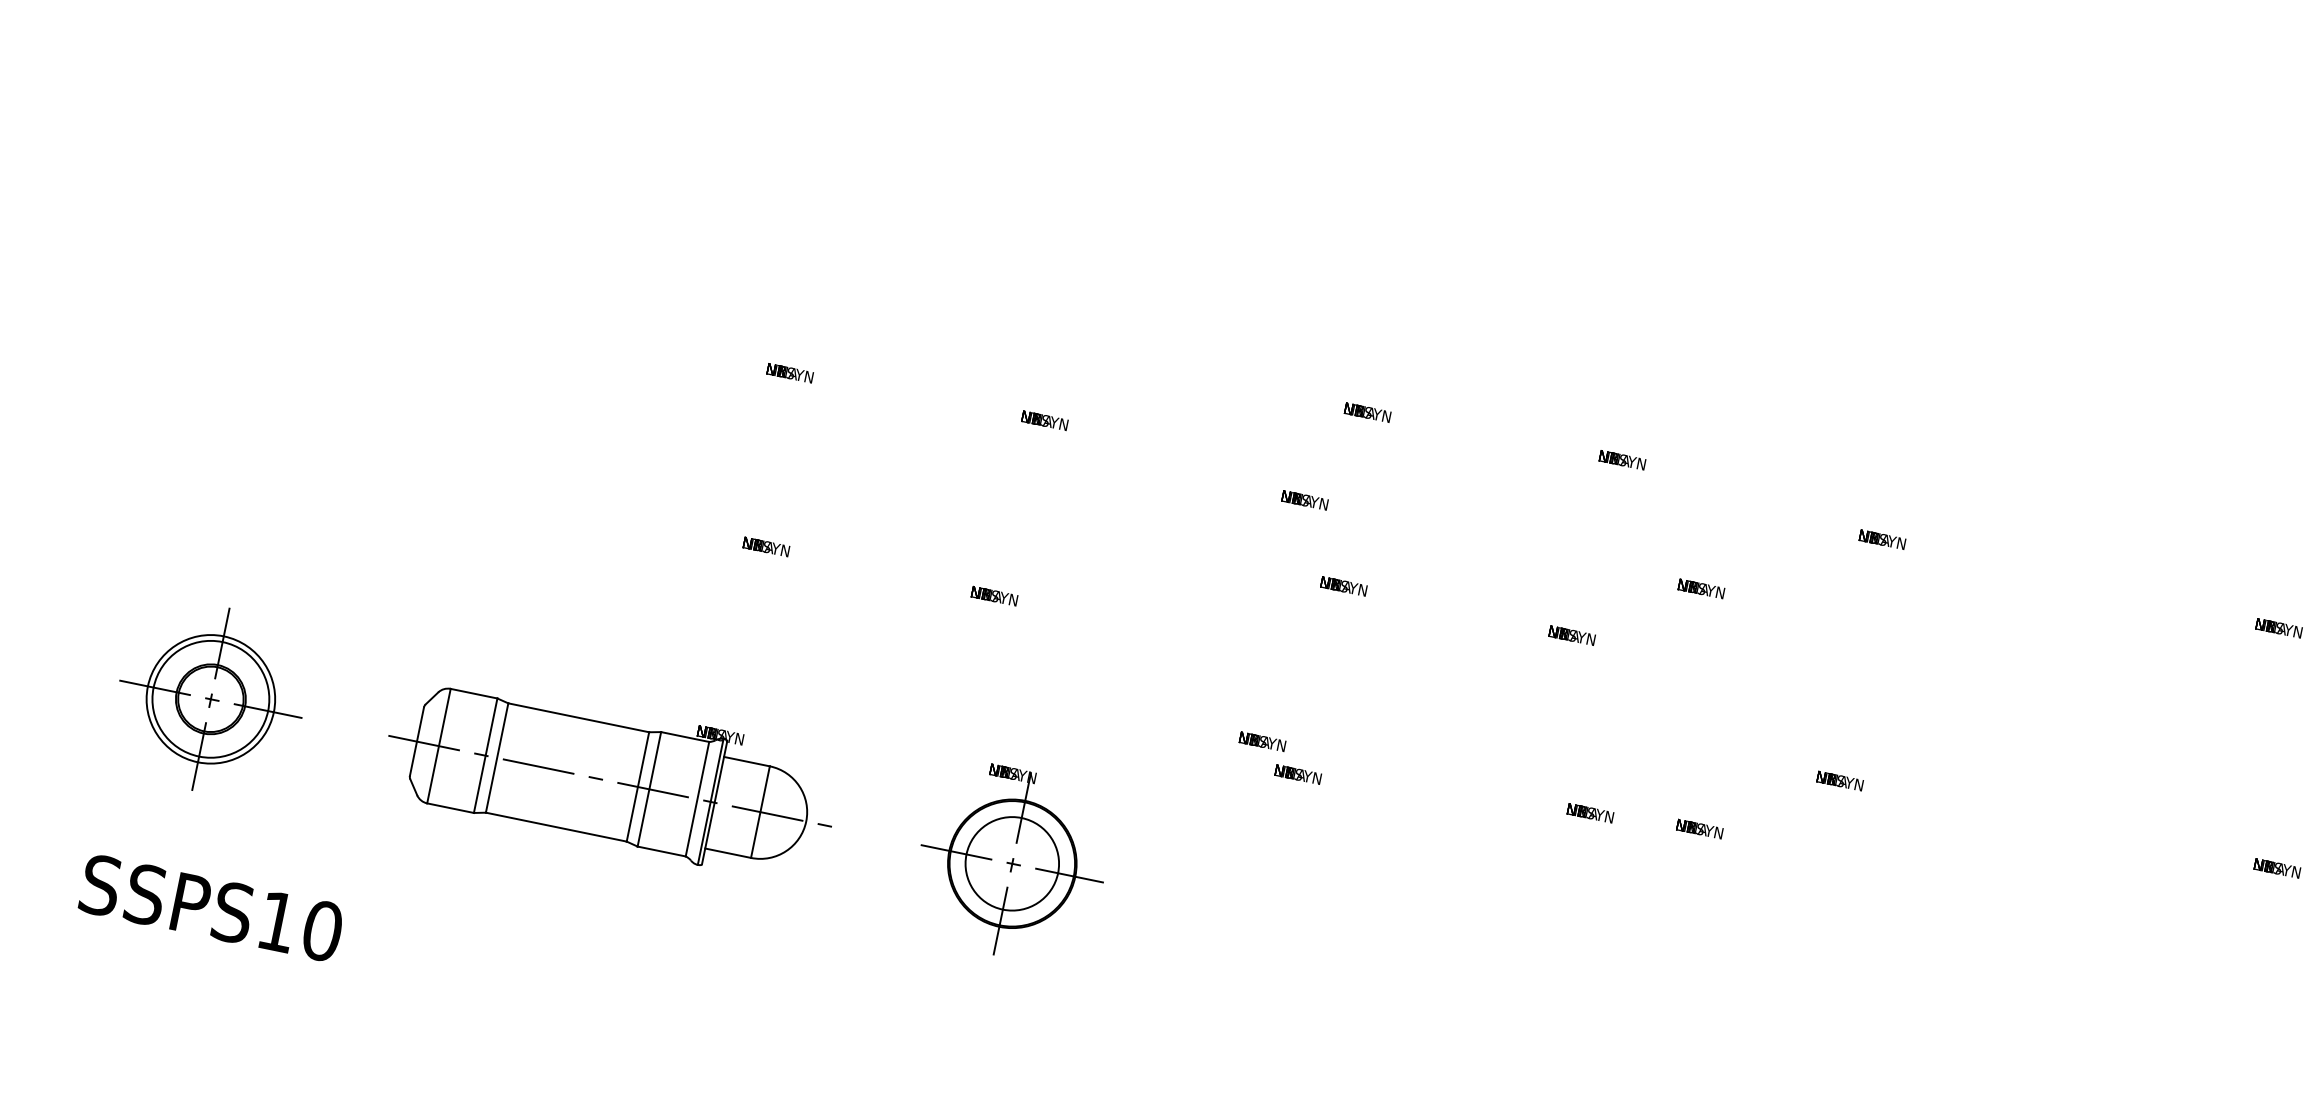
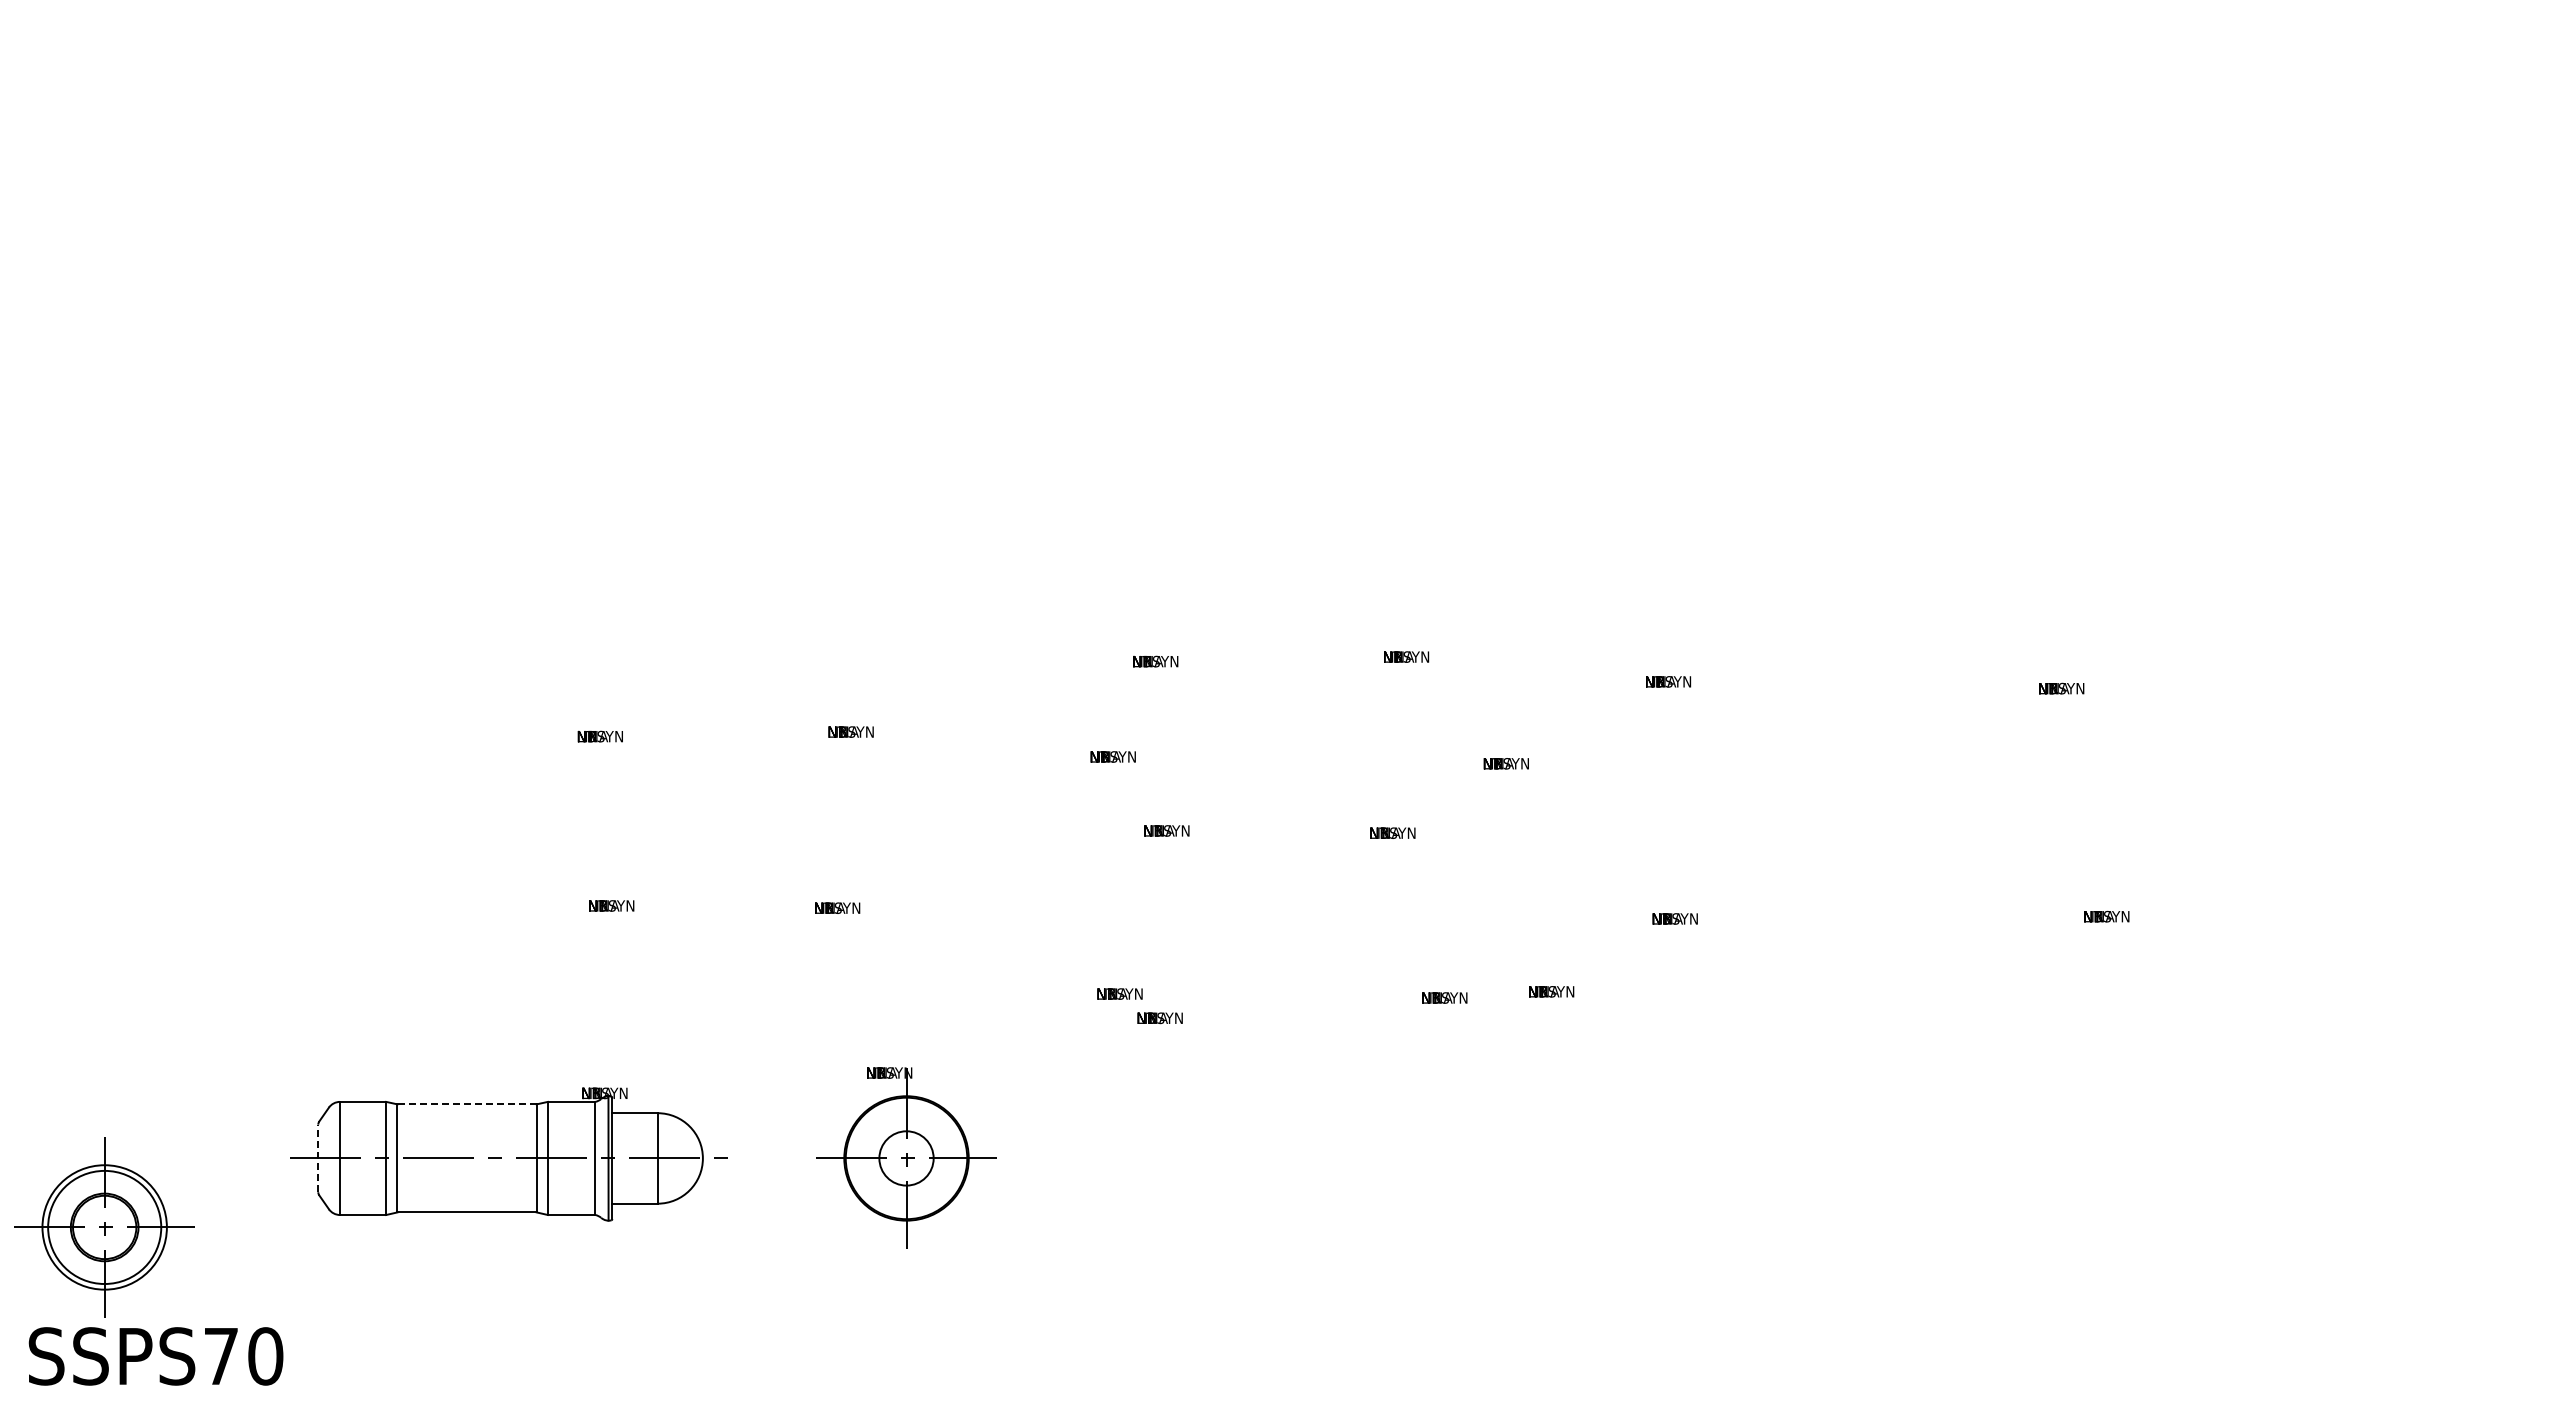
part: (210, 699) -> (104, 1227), moved
line: (579, 718) -> (467, 1104), solid -> dashed
line: (417, 741) -> (318, 1158), solid -> dashed
circle: (1012, 863) -> (906, 1158), size x0.6
text: (277, 921) -> (221, 1356), SSPS10 -> SSPS70

